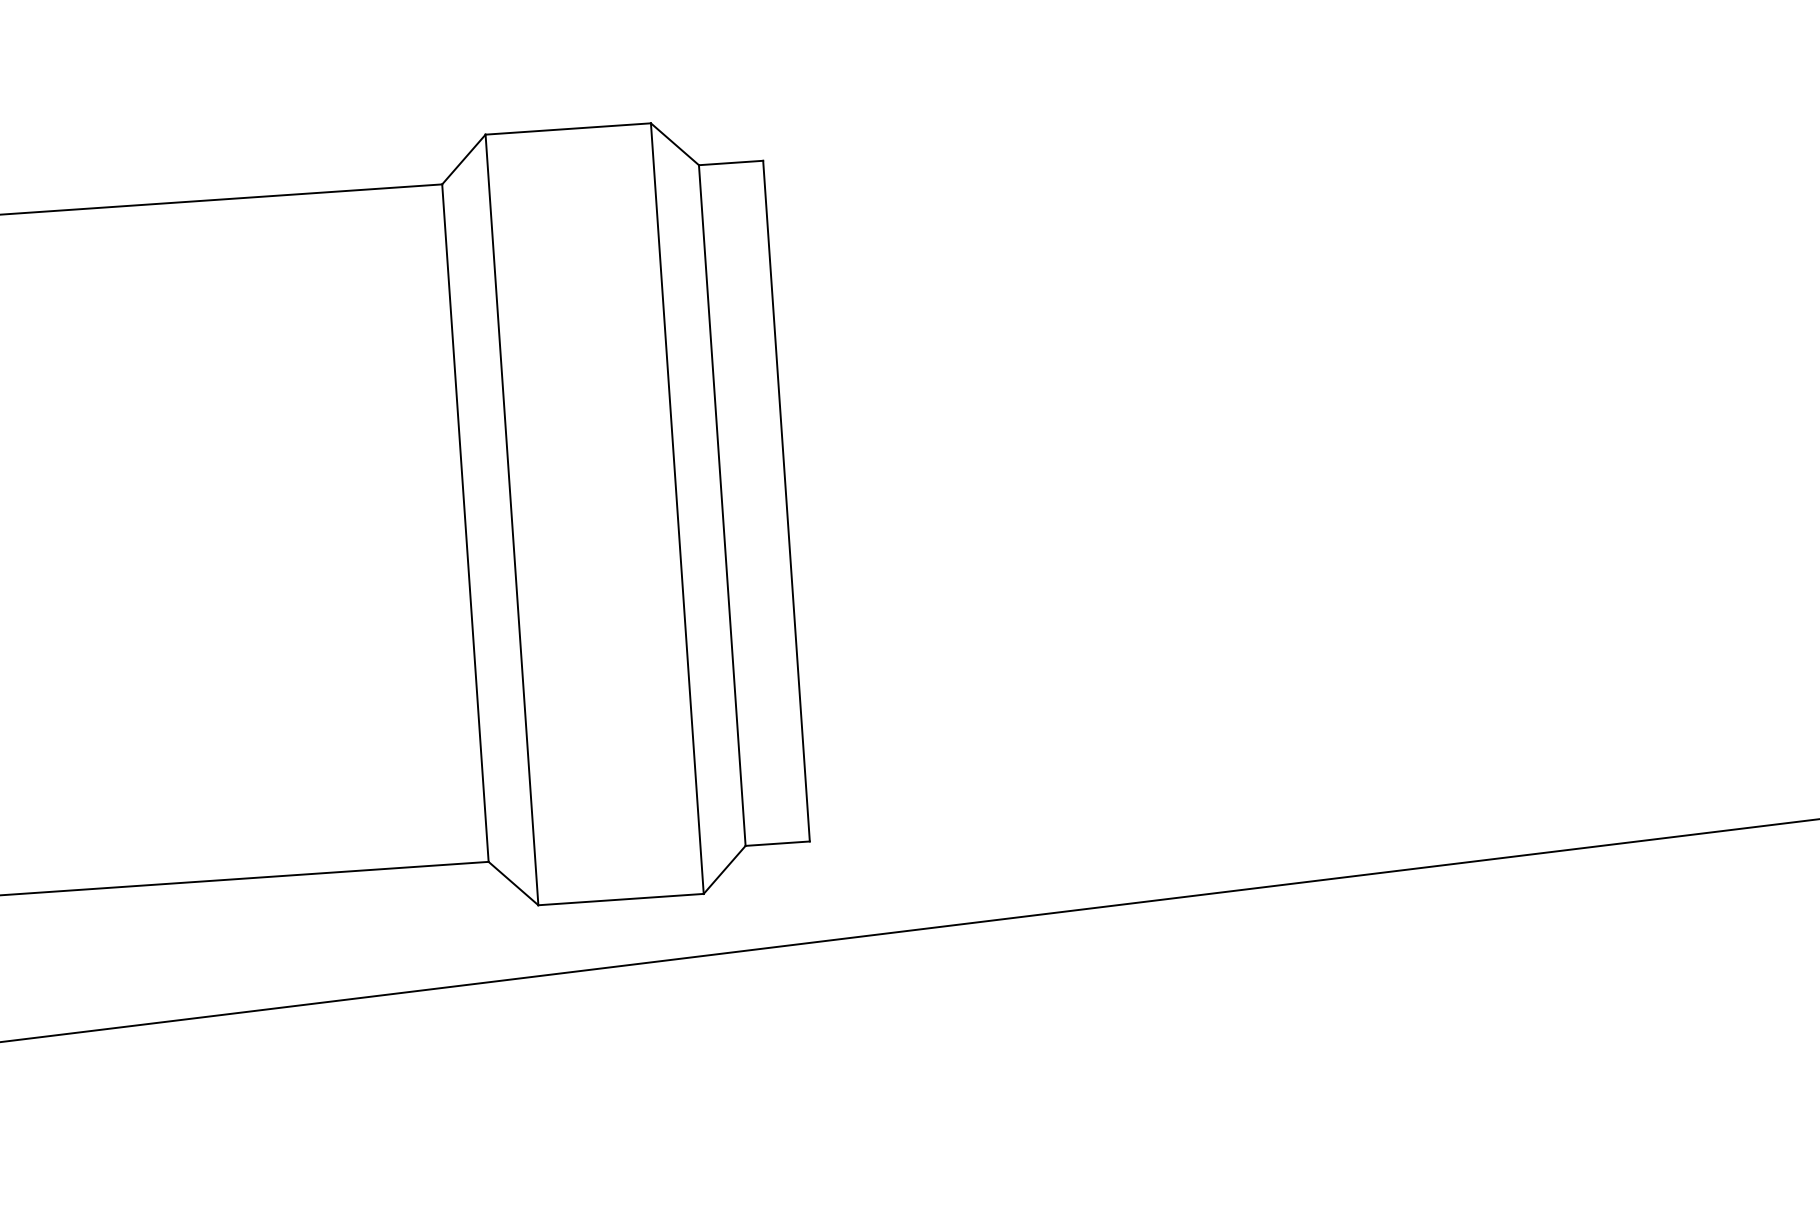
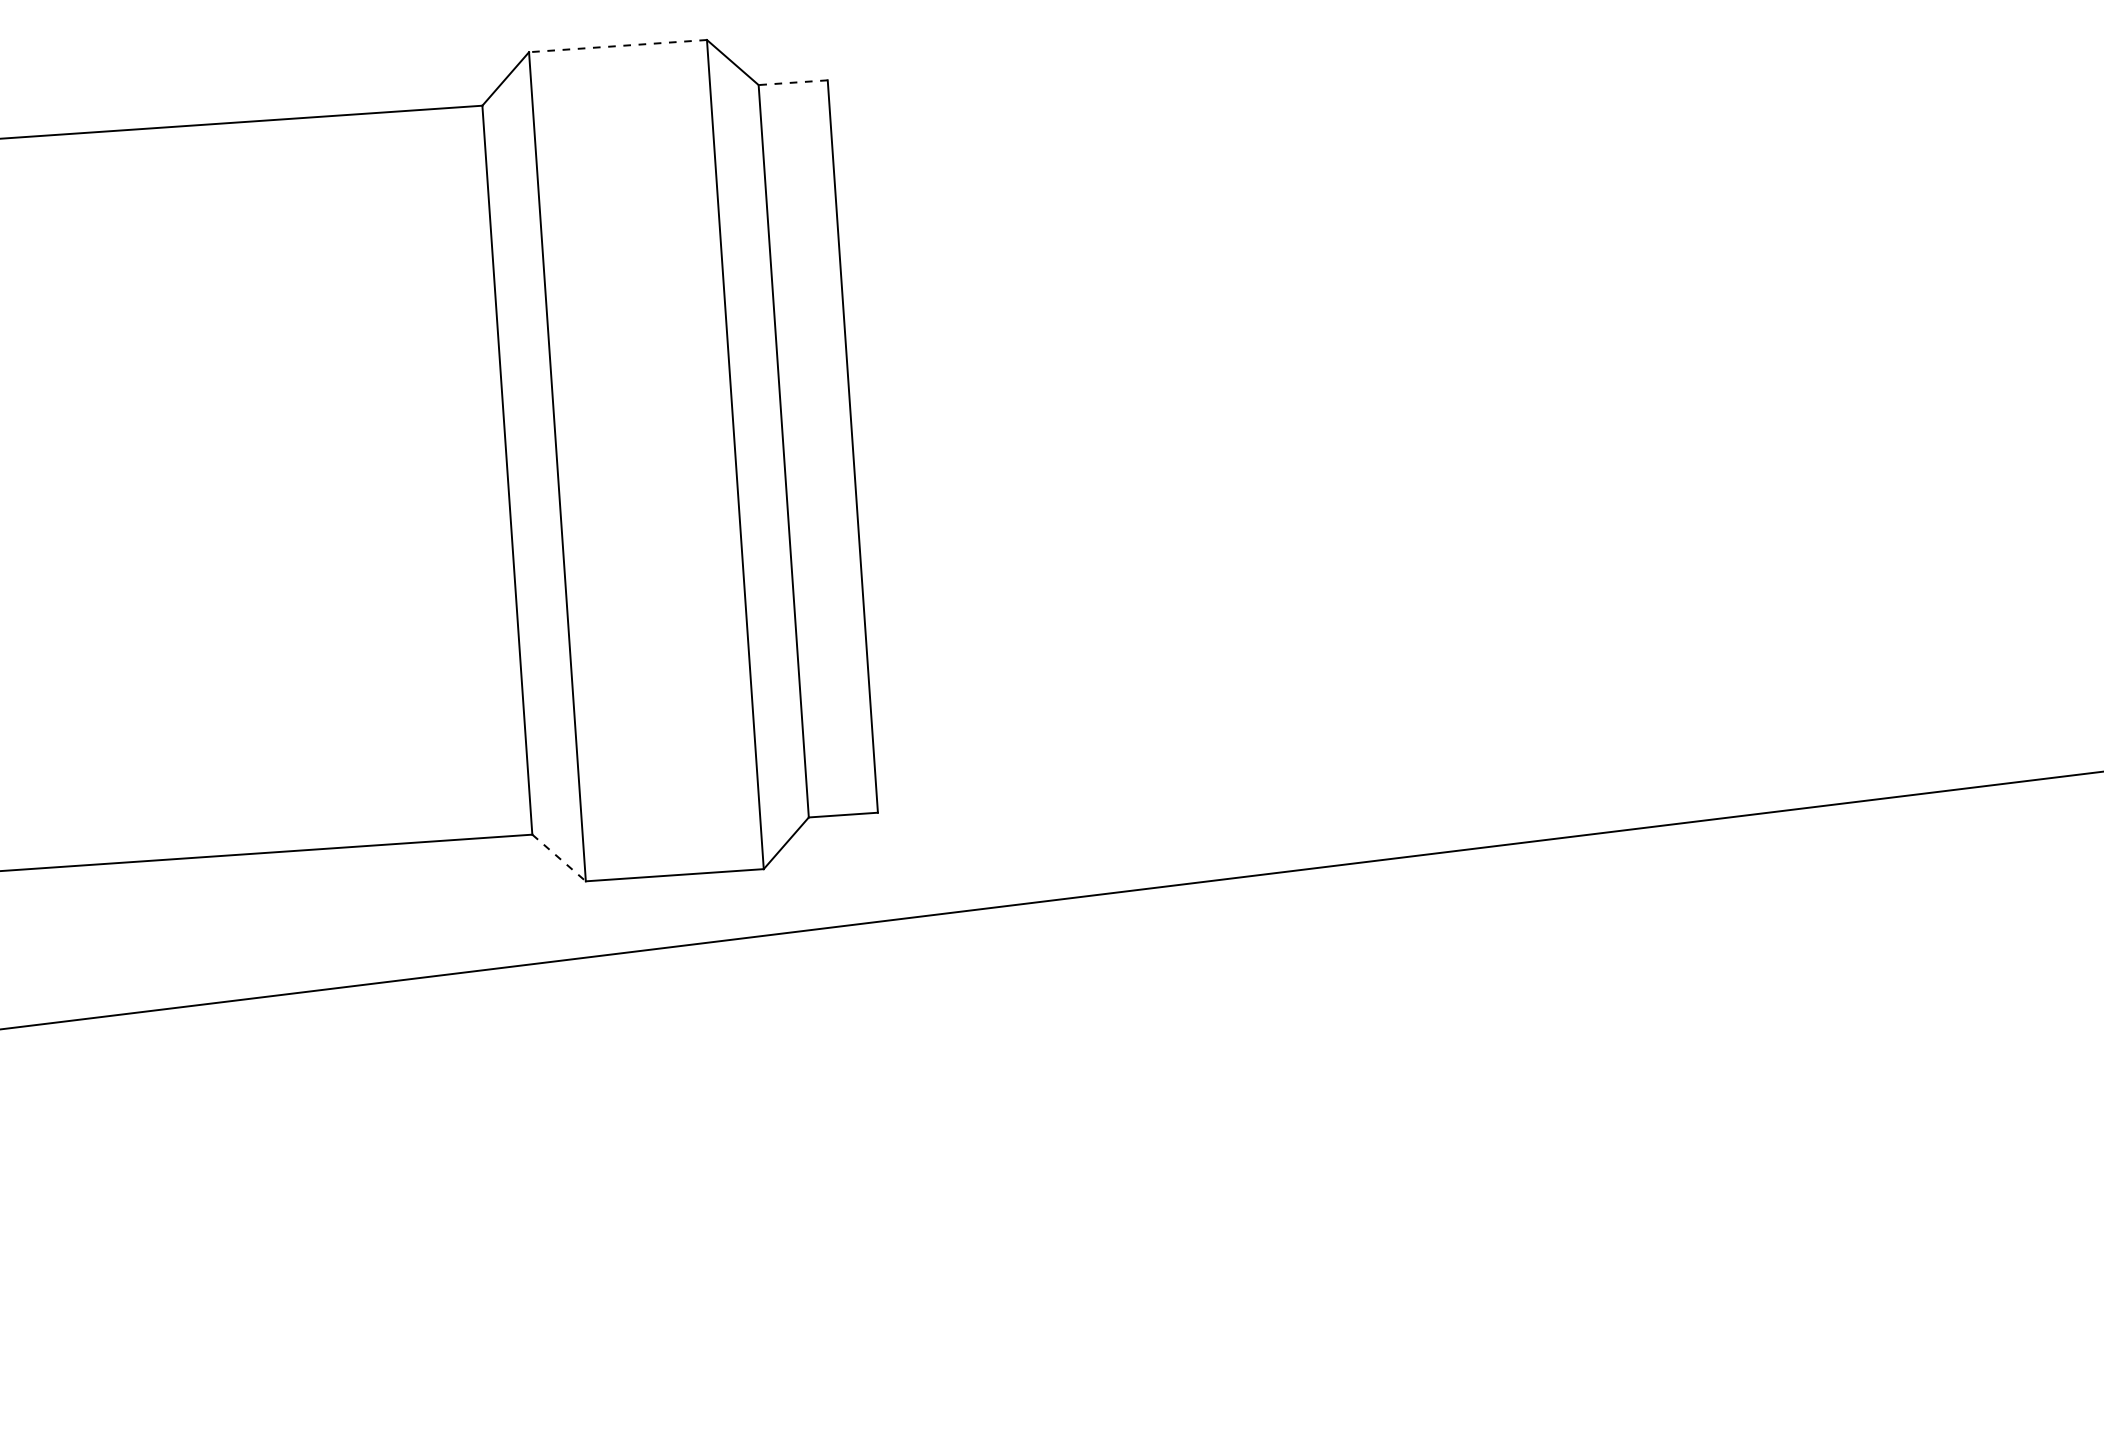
line: (567, 129) -> (617, 46), solid -> dashed
line: (731, 162) -> (793, 82), solid -> dashed
line: (513, 883) -> (559, 857), solid -> dashed

